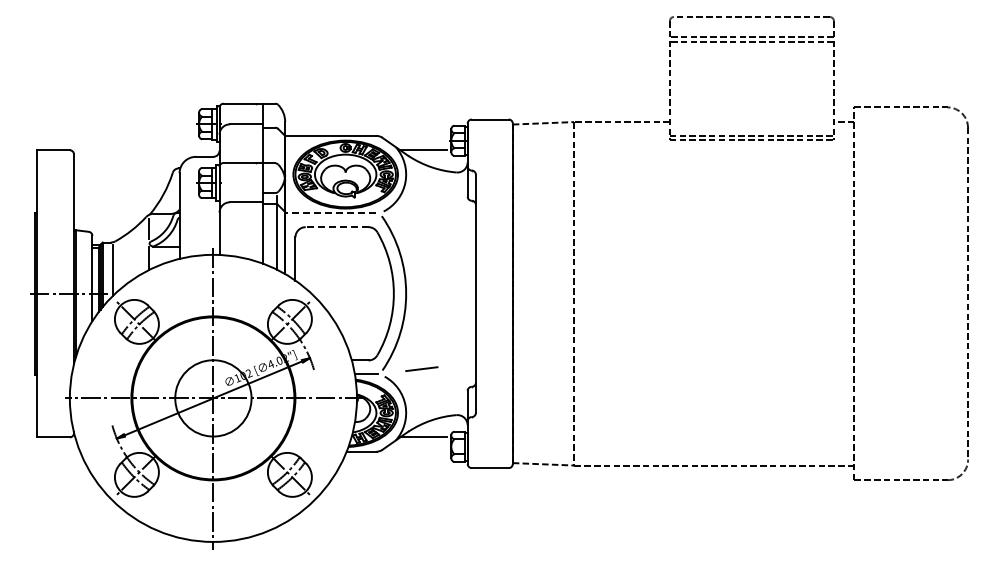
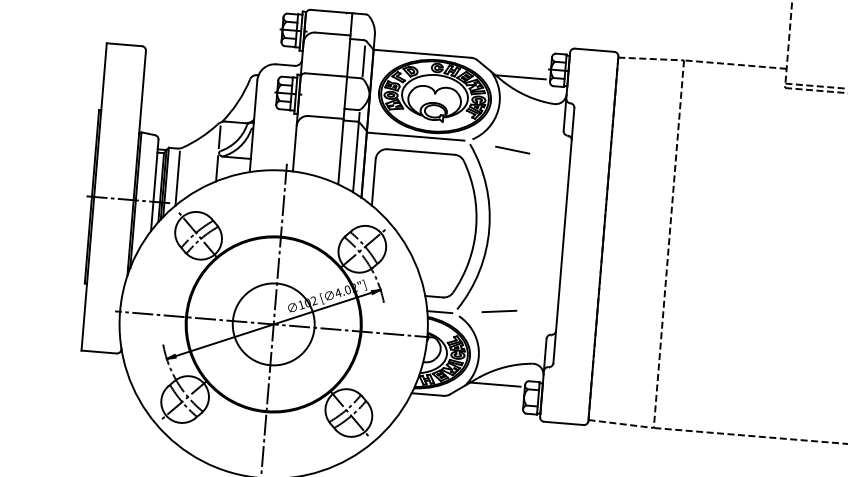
line: (276, 147) -> (363, 61), added
line: (330, 213) -> (415, 136), dashed -> solid
line: (421, 218) -> (512, 150), added
line: (336, 227) -> (420, 152), dashed -> solid

